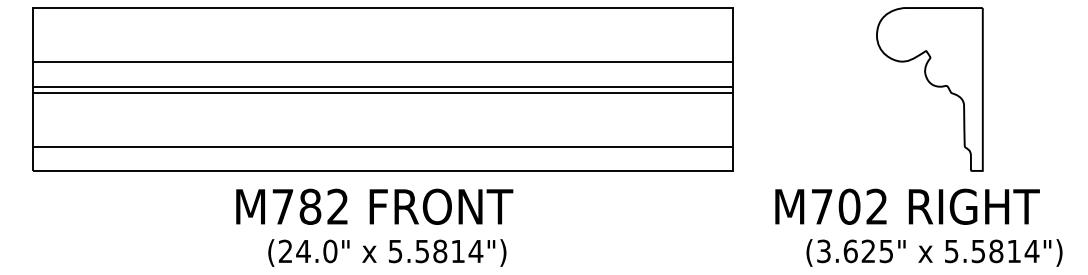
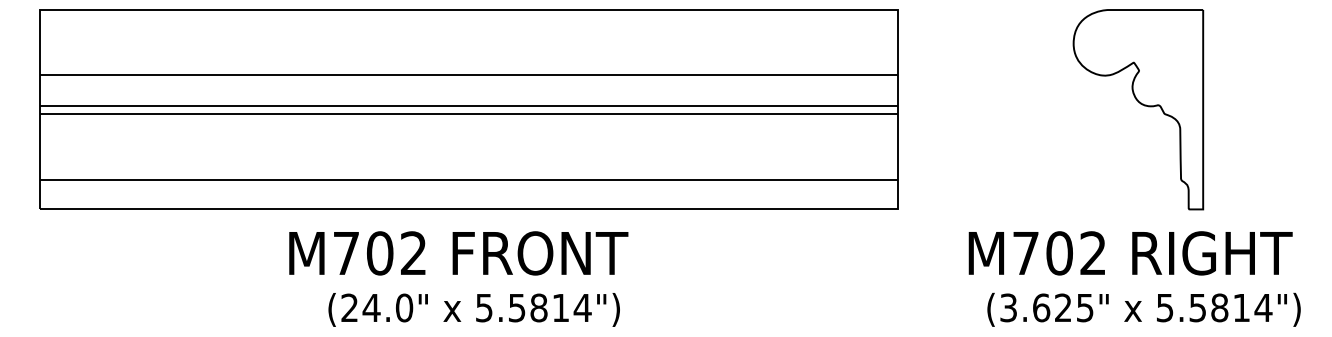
text: (310, 206) -> (380, 252), M782 -> M702
text: (907, 206) -> (1130, 252), moved

